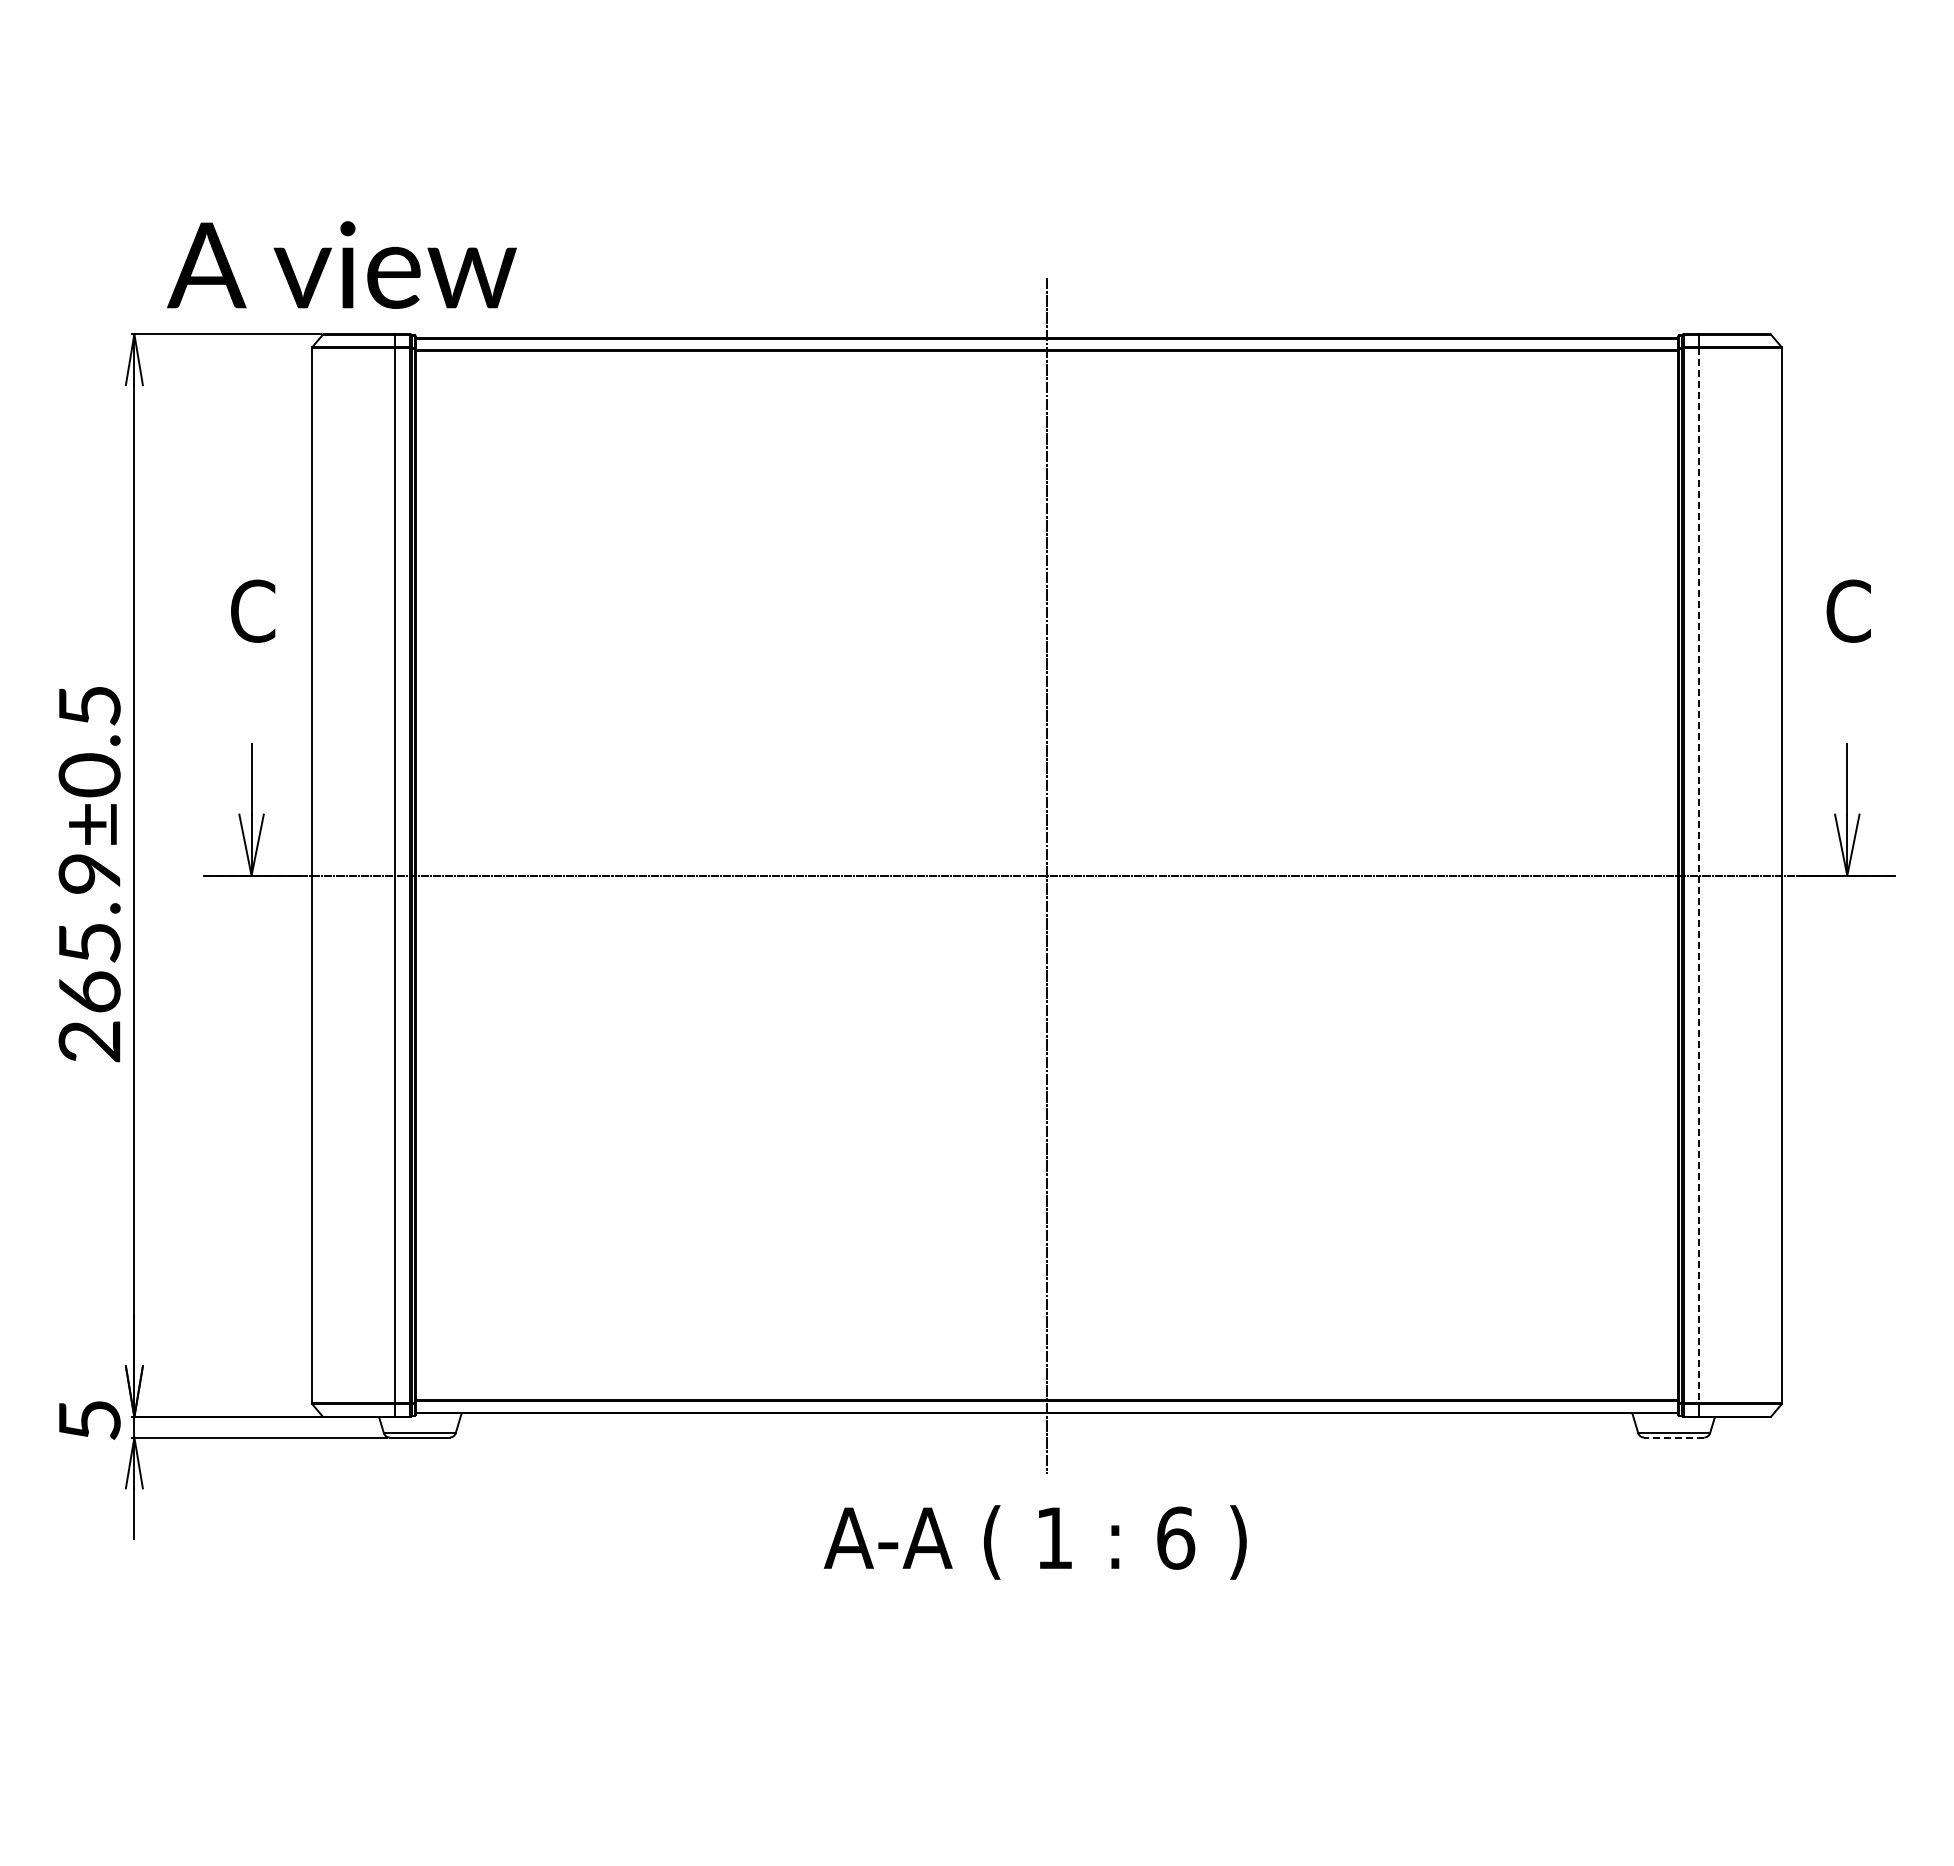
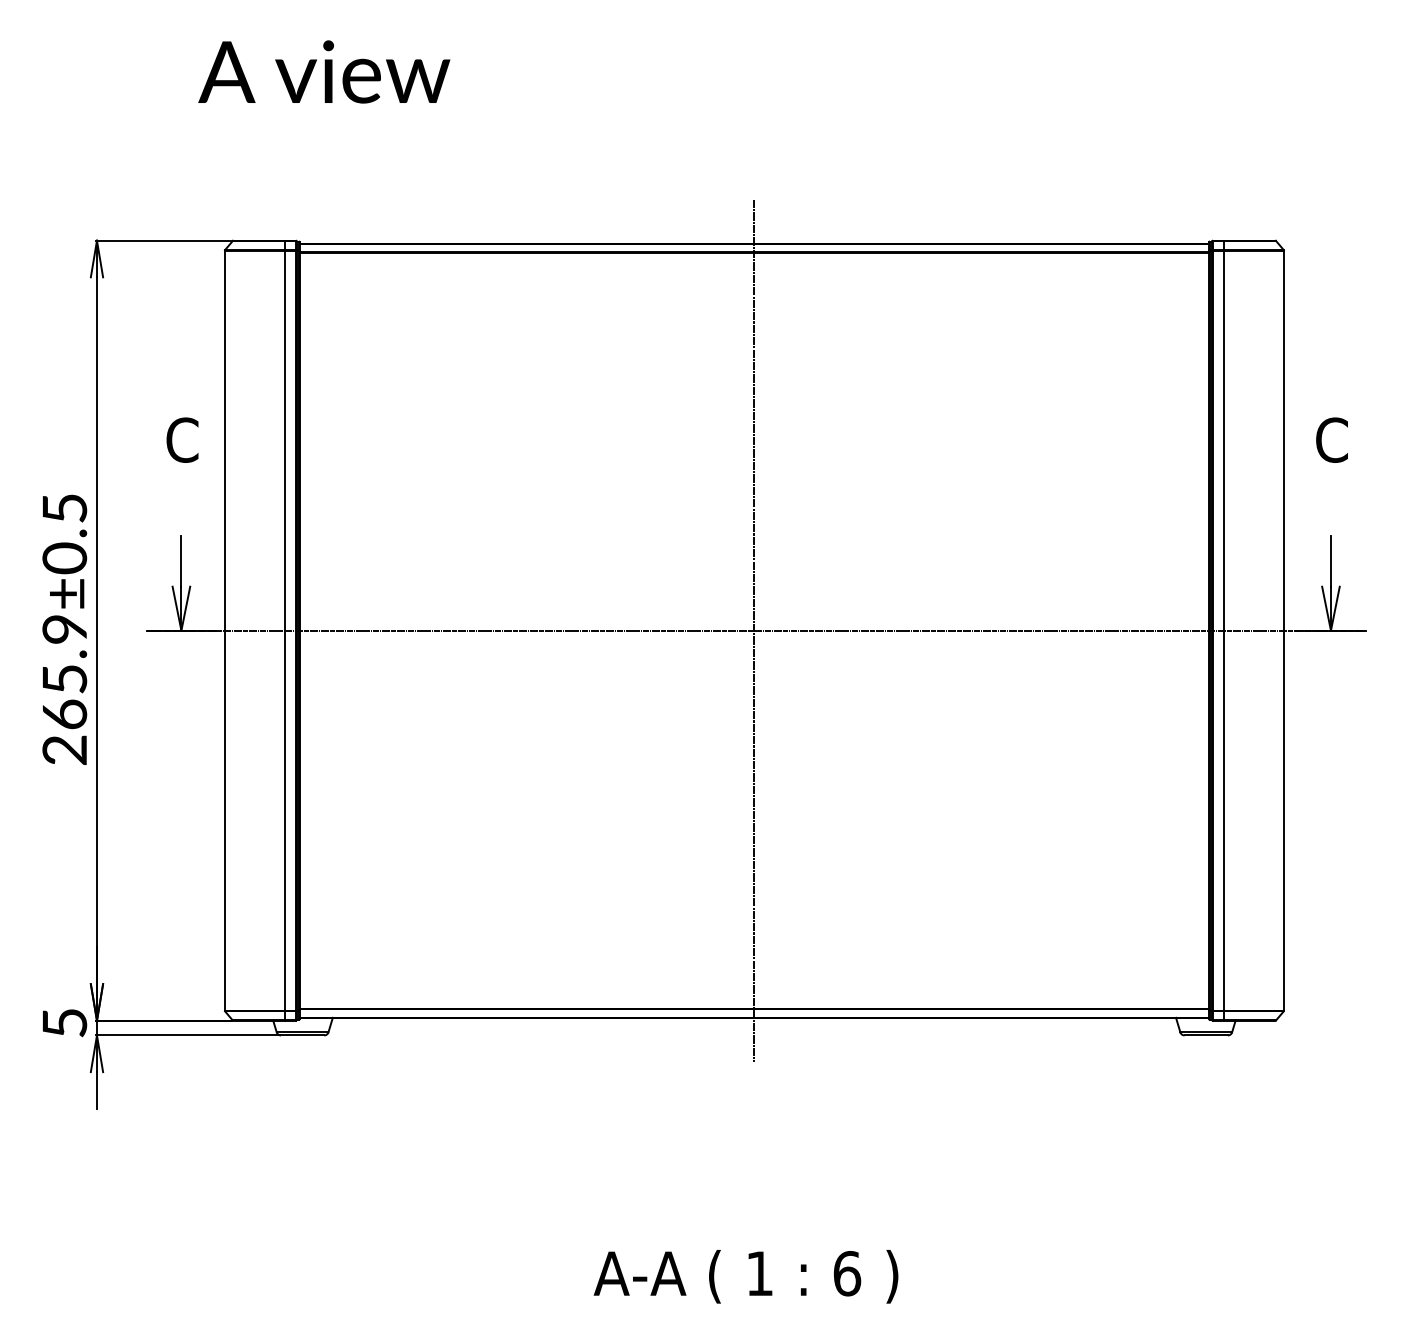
text: (341, 264) -> (323, 71), moved
line: (1698, 875) -> (1223, 630), dashed -> solid
line: (1673, 1437) -> (1205, 1035), dashed -> solid
text: (1035, 1542) -> (746, 1276), moved

